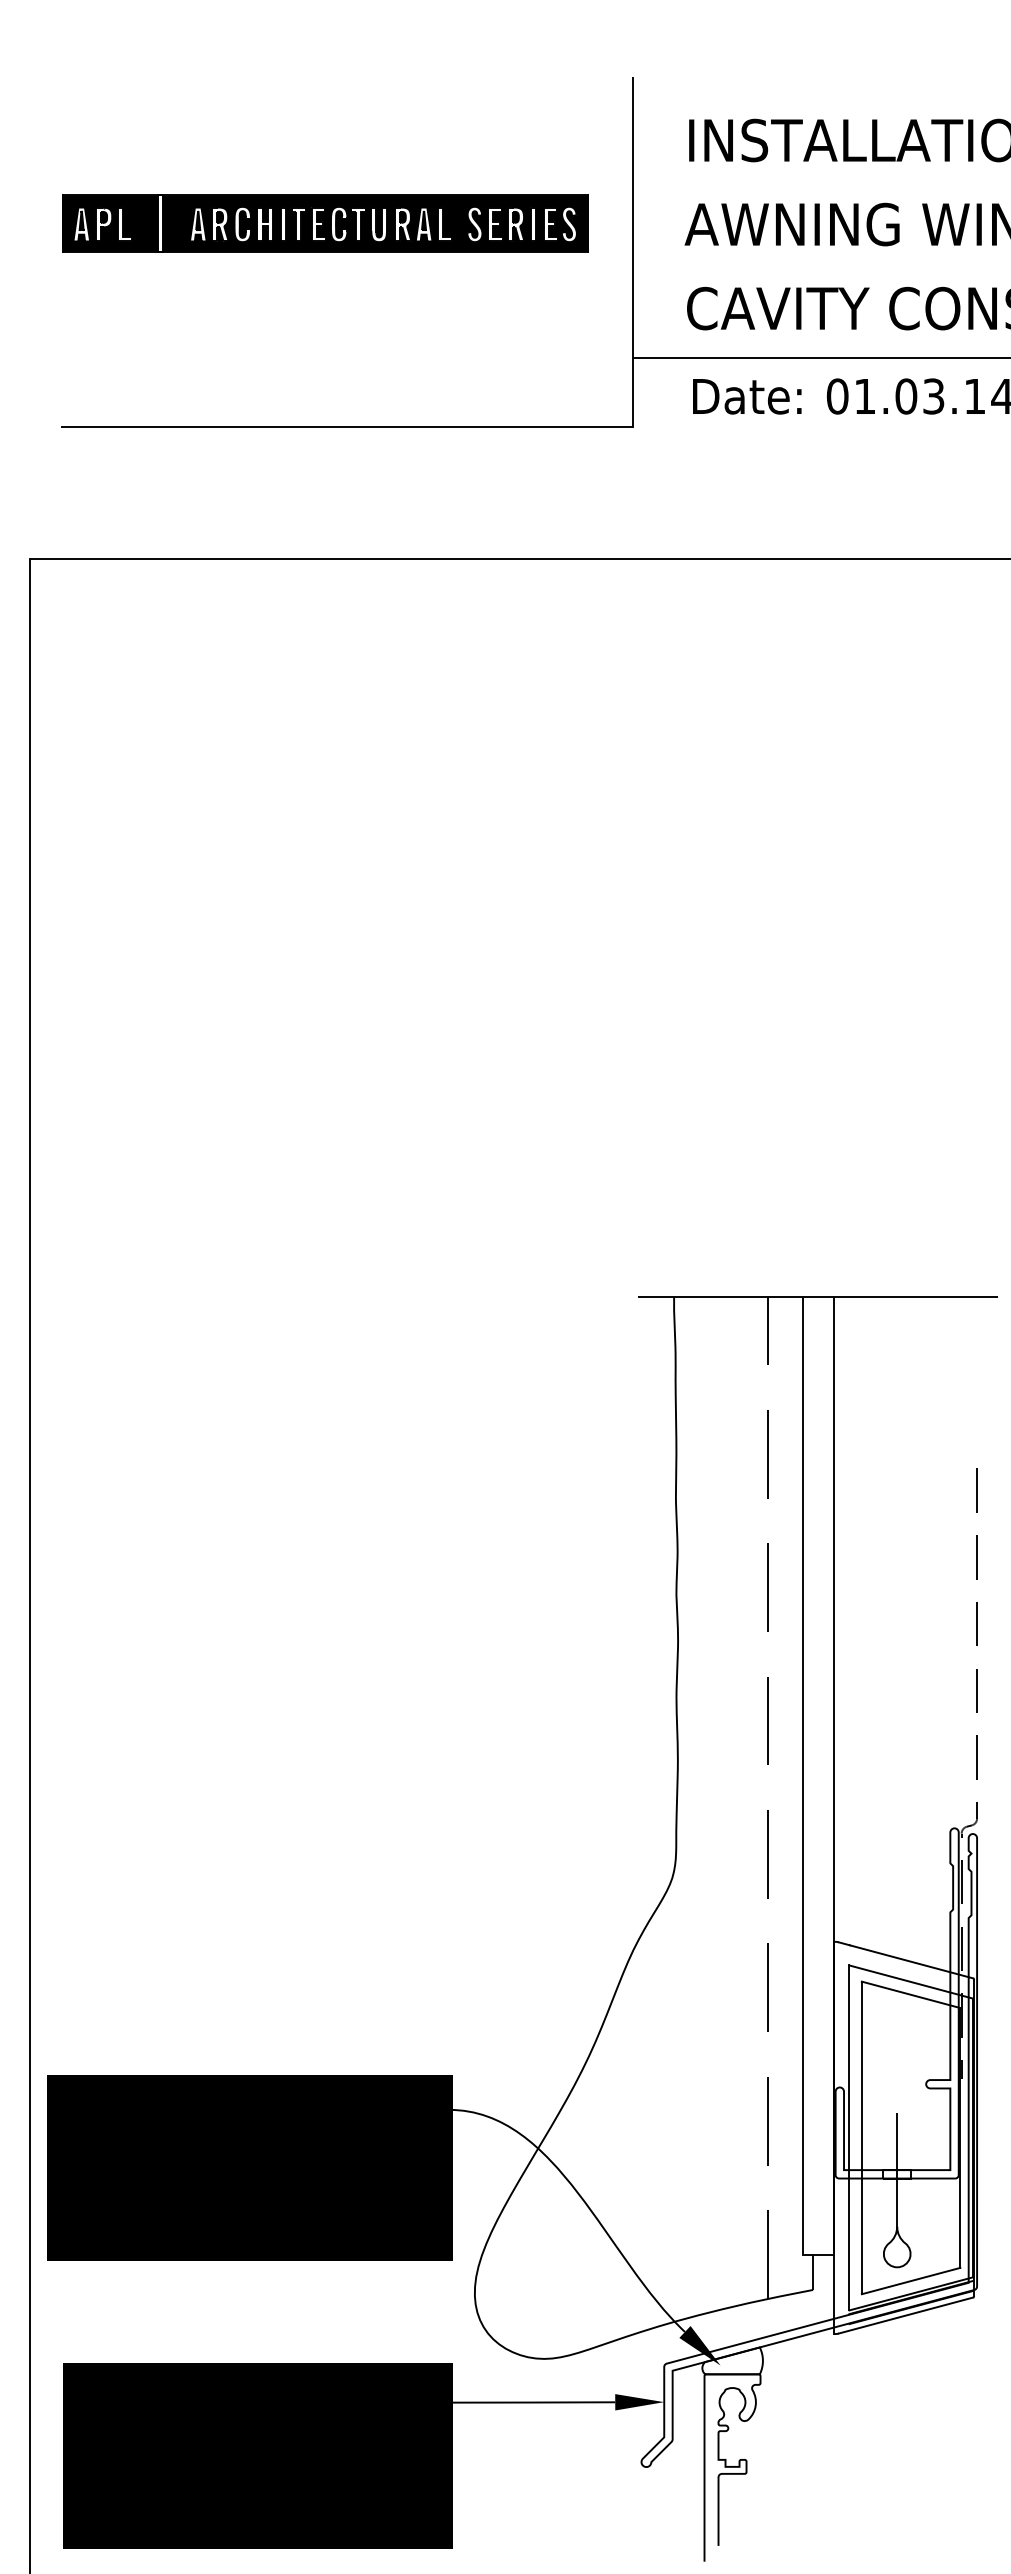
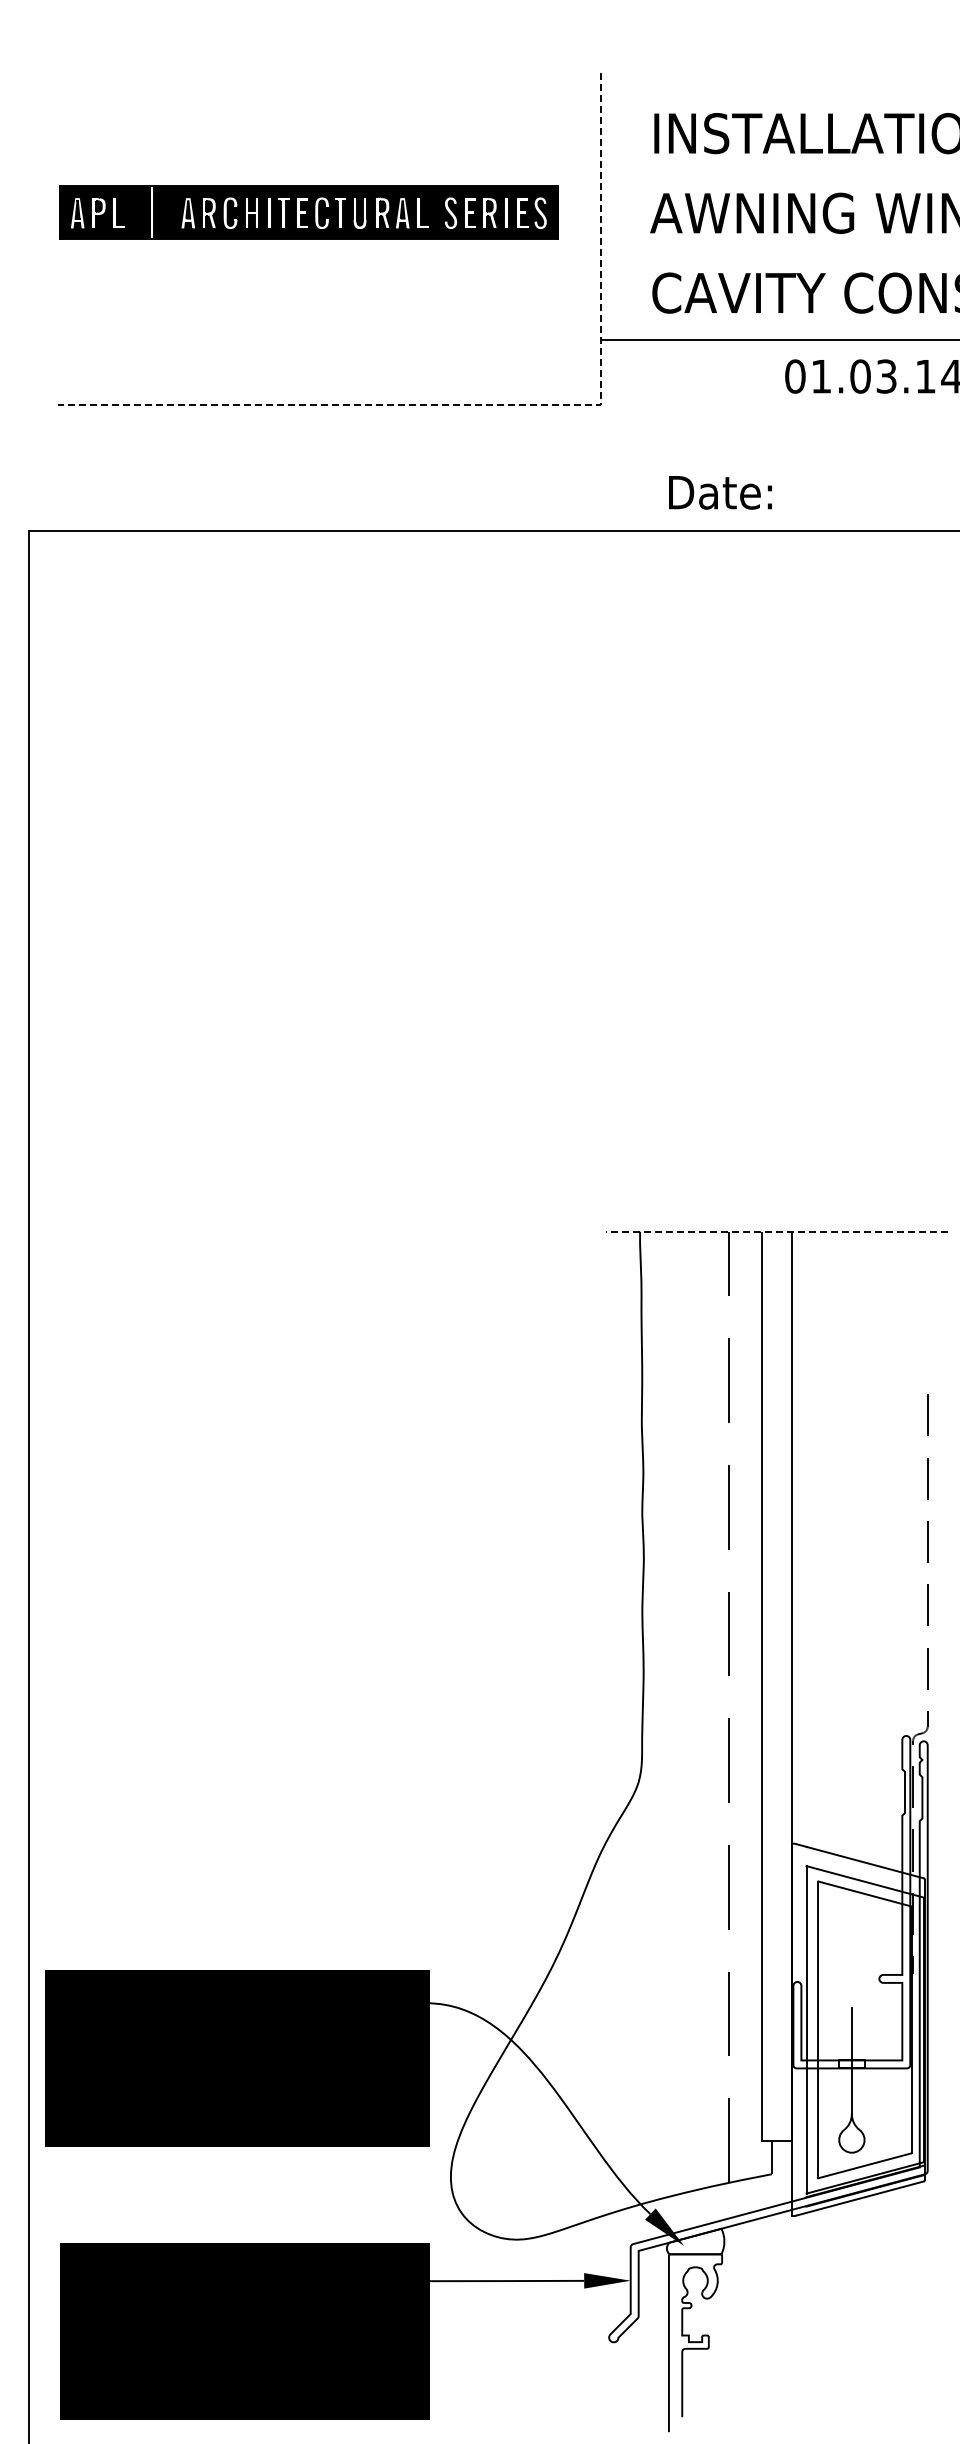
text: (747, 396) -> (720, 492), moved
line: (521, 426) -> (495, 405), solid -> dashed
line: (817, 1297) -> (776, 1231), solid -> dashed

